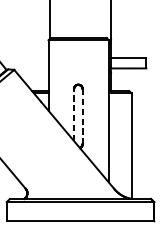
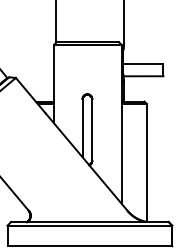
line: (73, 114) -> (82, 127), dashed -> solid
line: (82, 116) -> (92, 130), dashed -> solid

